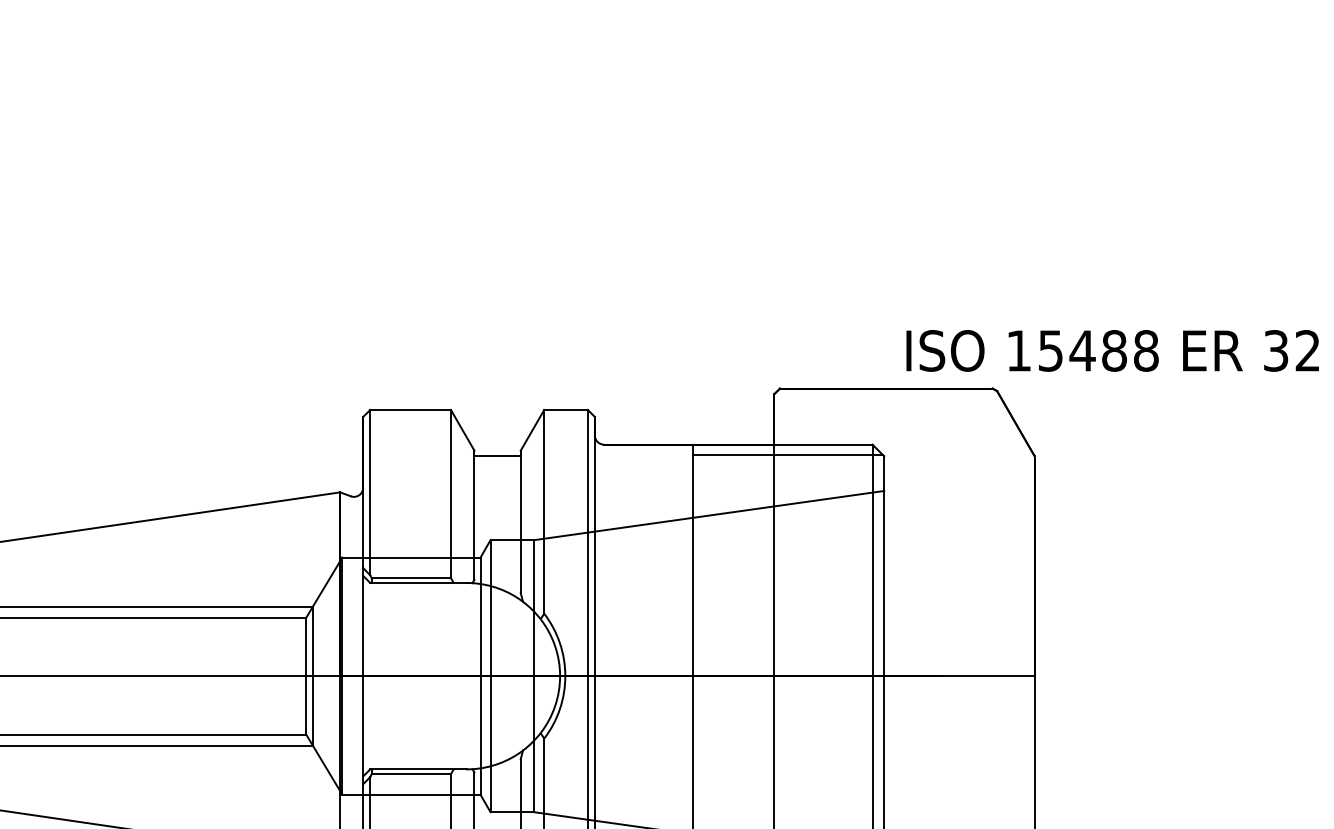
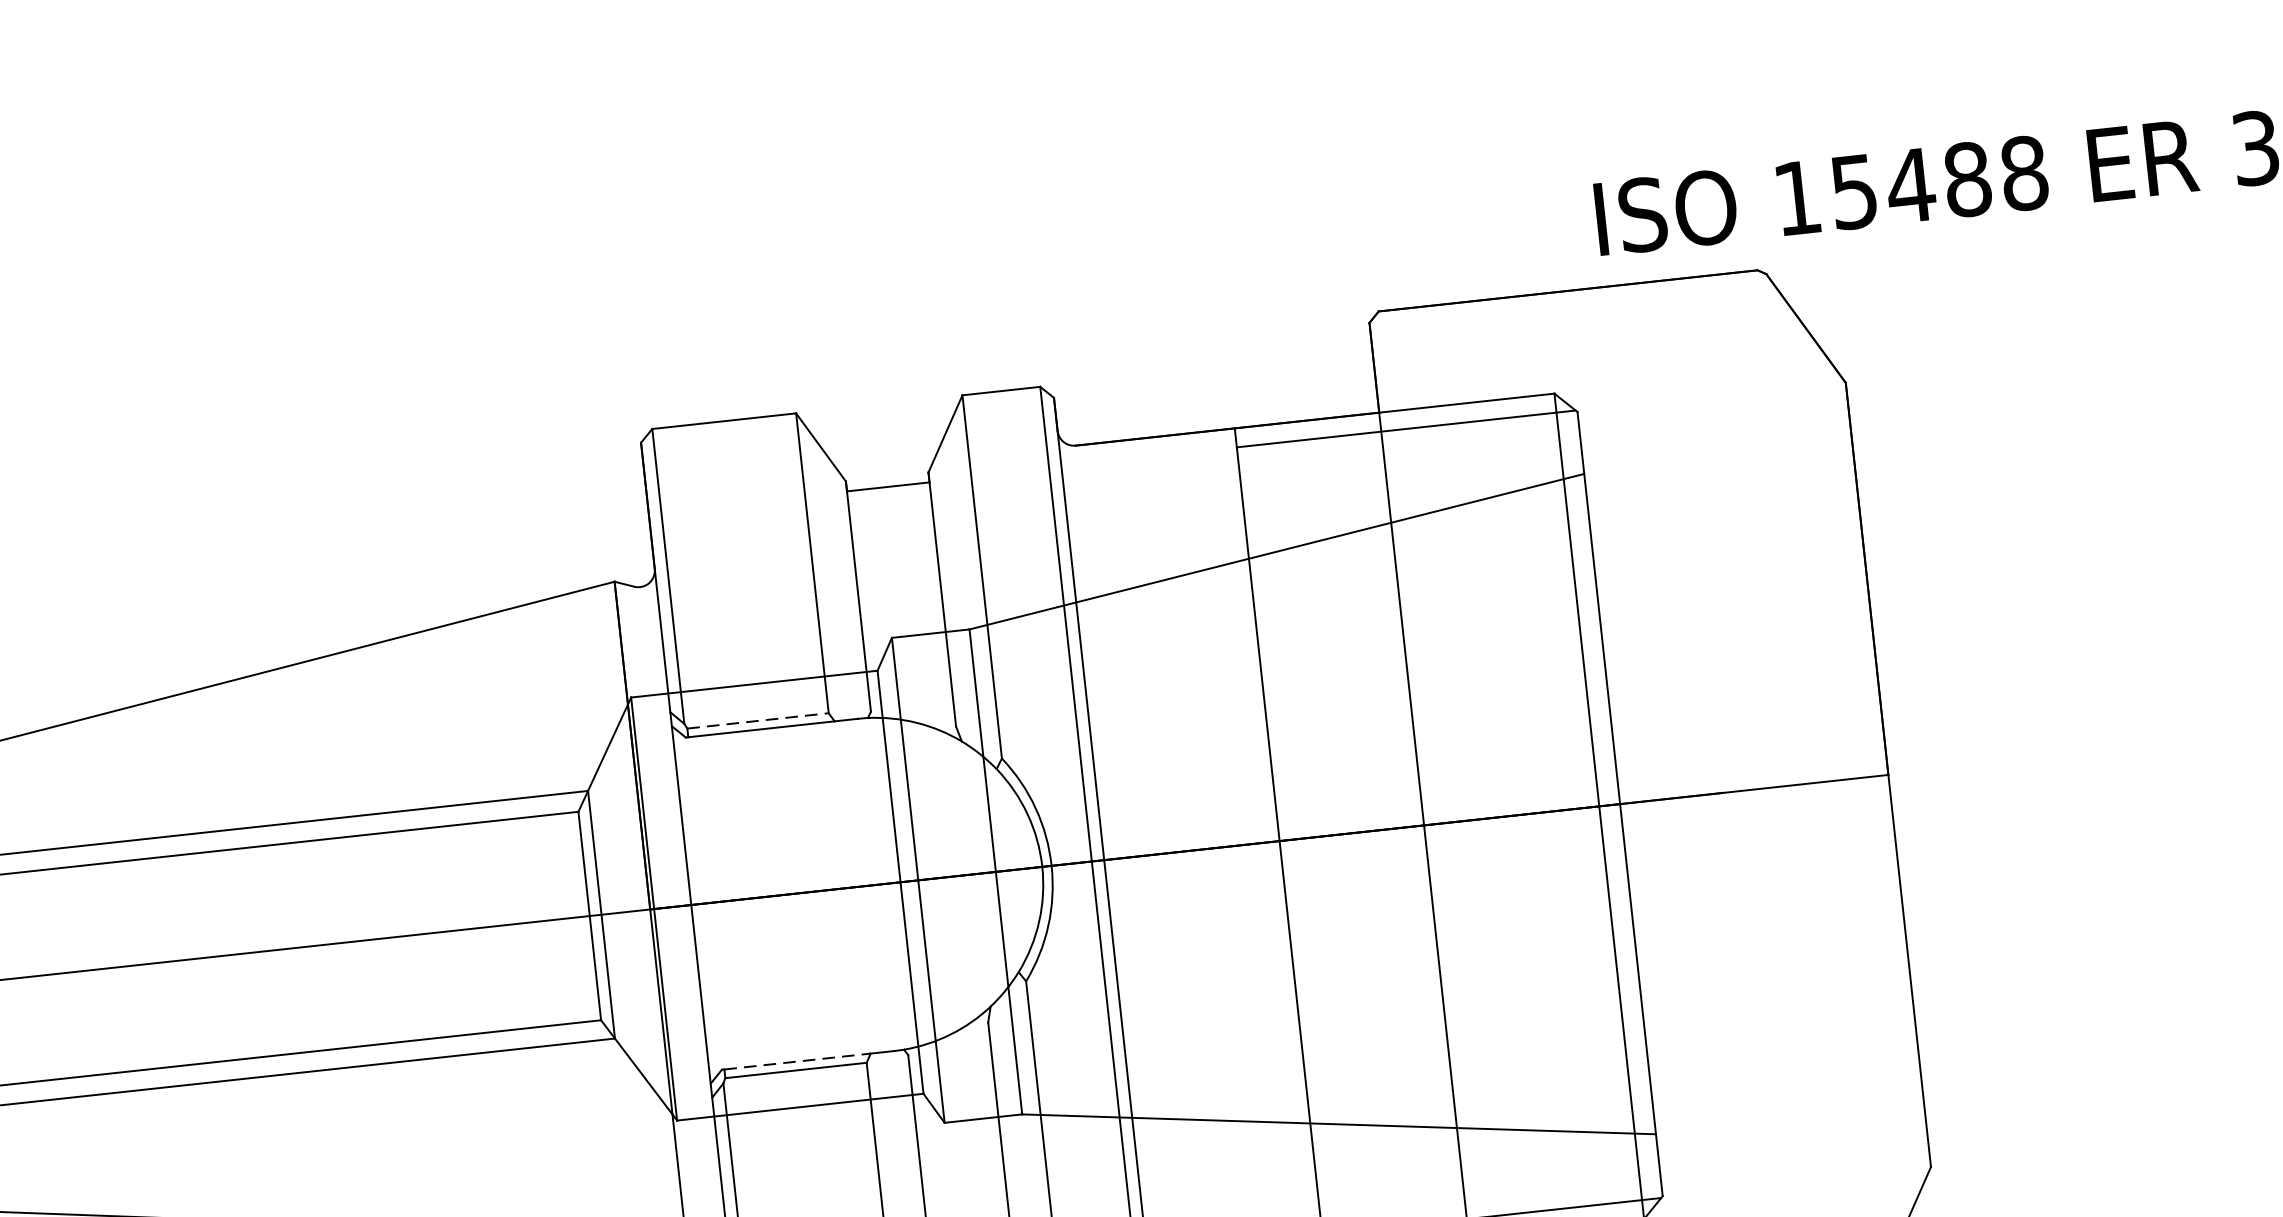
line: (411, 578) -> (758, 721), solid -> dashed
line: (413, 769) -> (799, 1061), solid -> dashed

